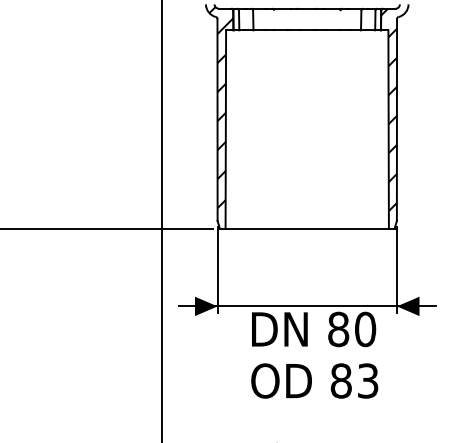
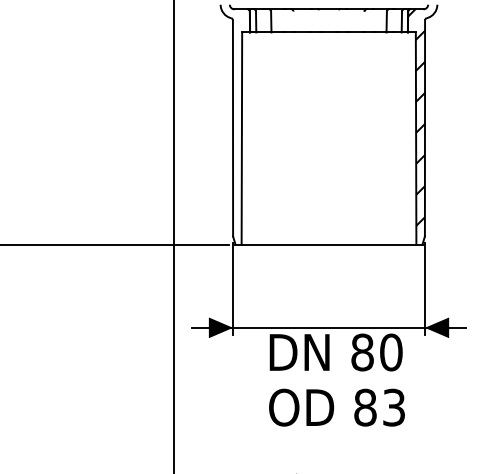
hatch: (220, 107) -> (236, 114), removed

